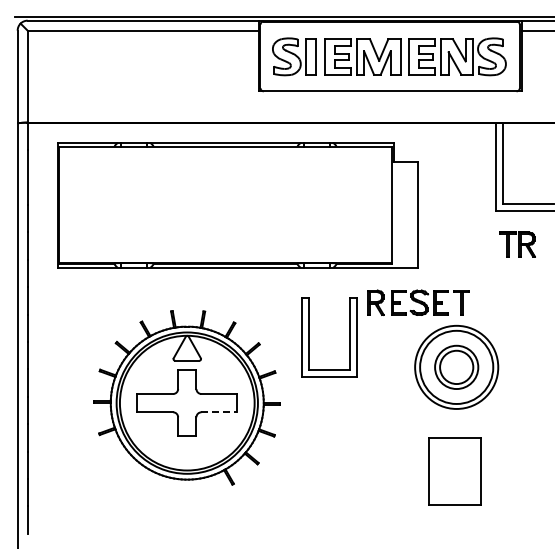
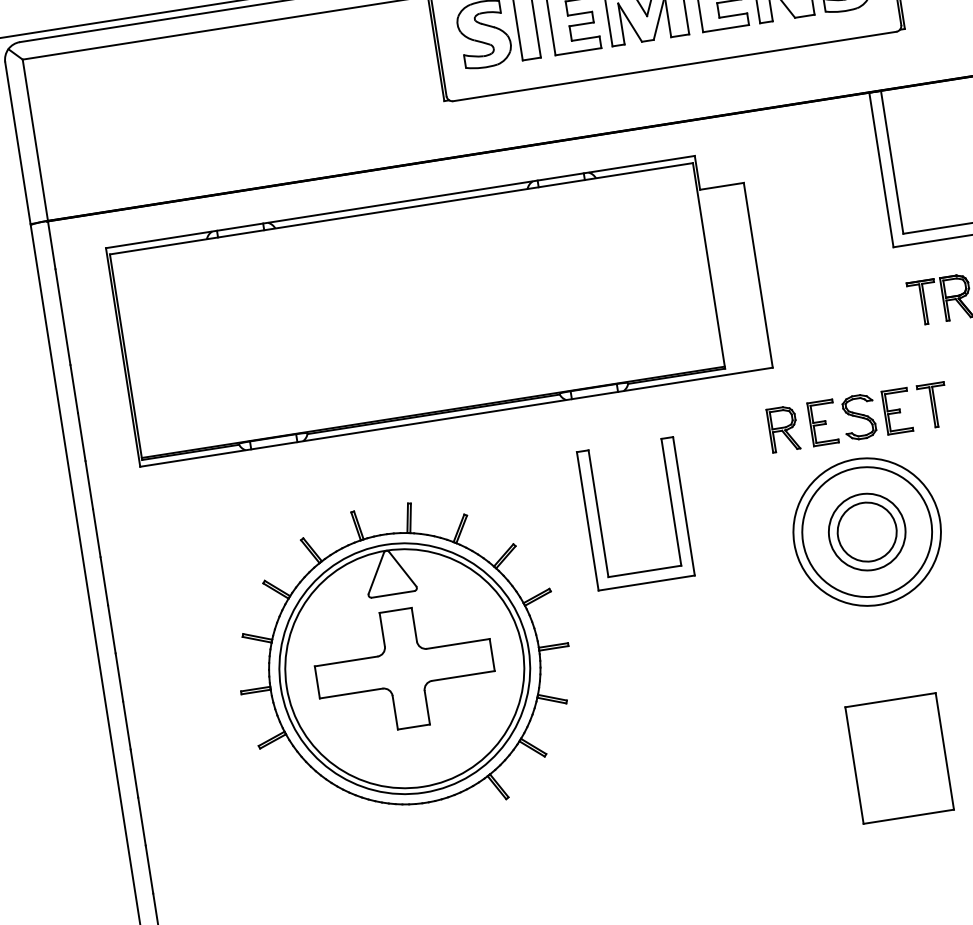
part: (418, 302) -> (857, 417), moved
line: (219, 412) -> (463, 676), dashed -> solid
part: (454, 471) -> (898, 759), moved

